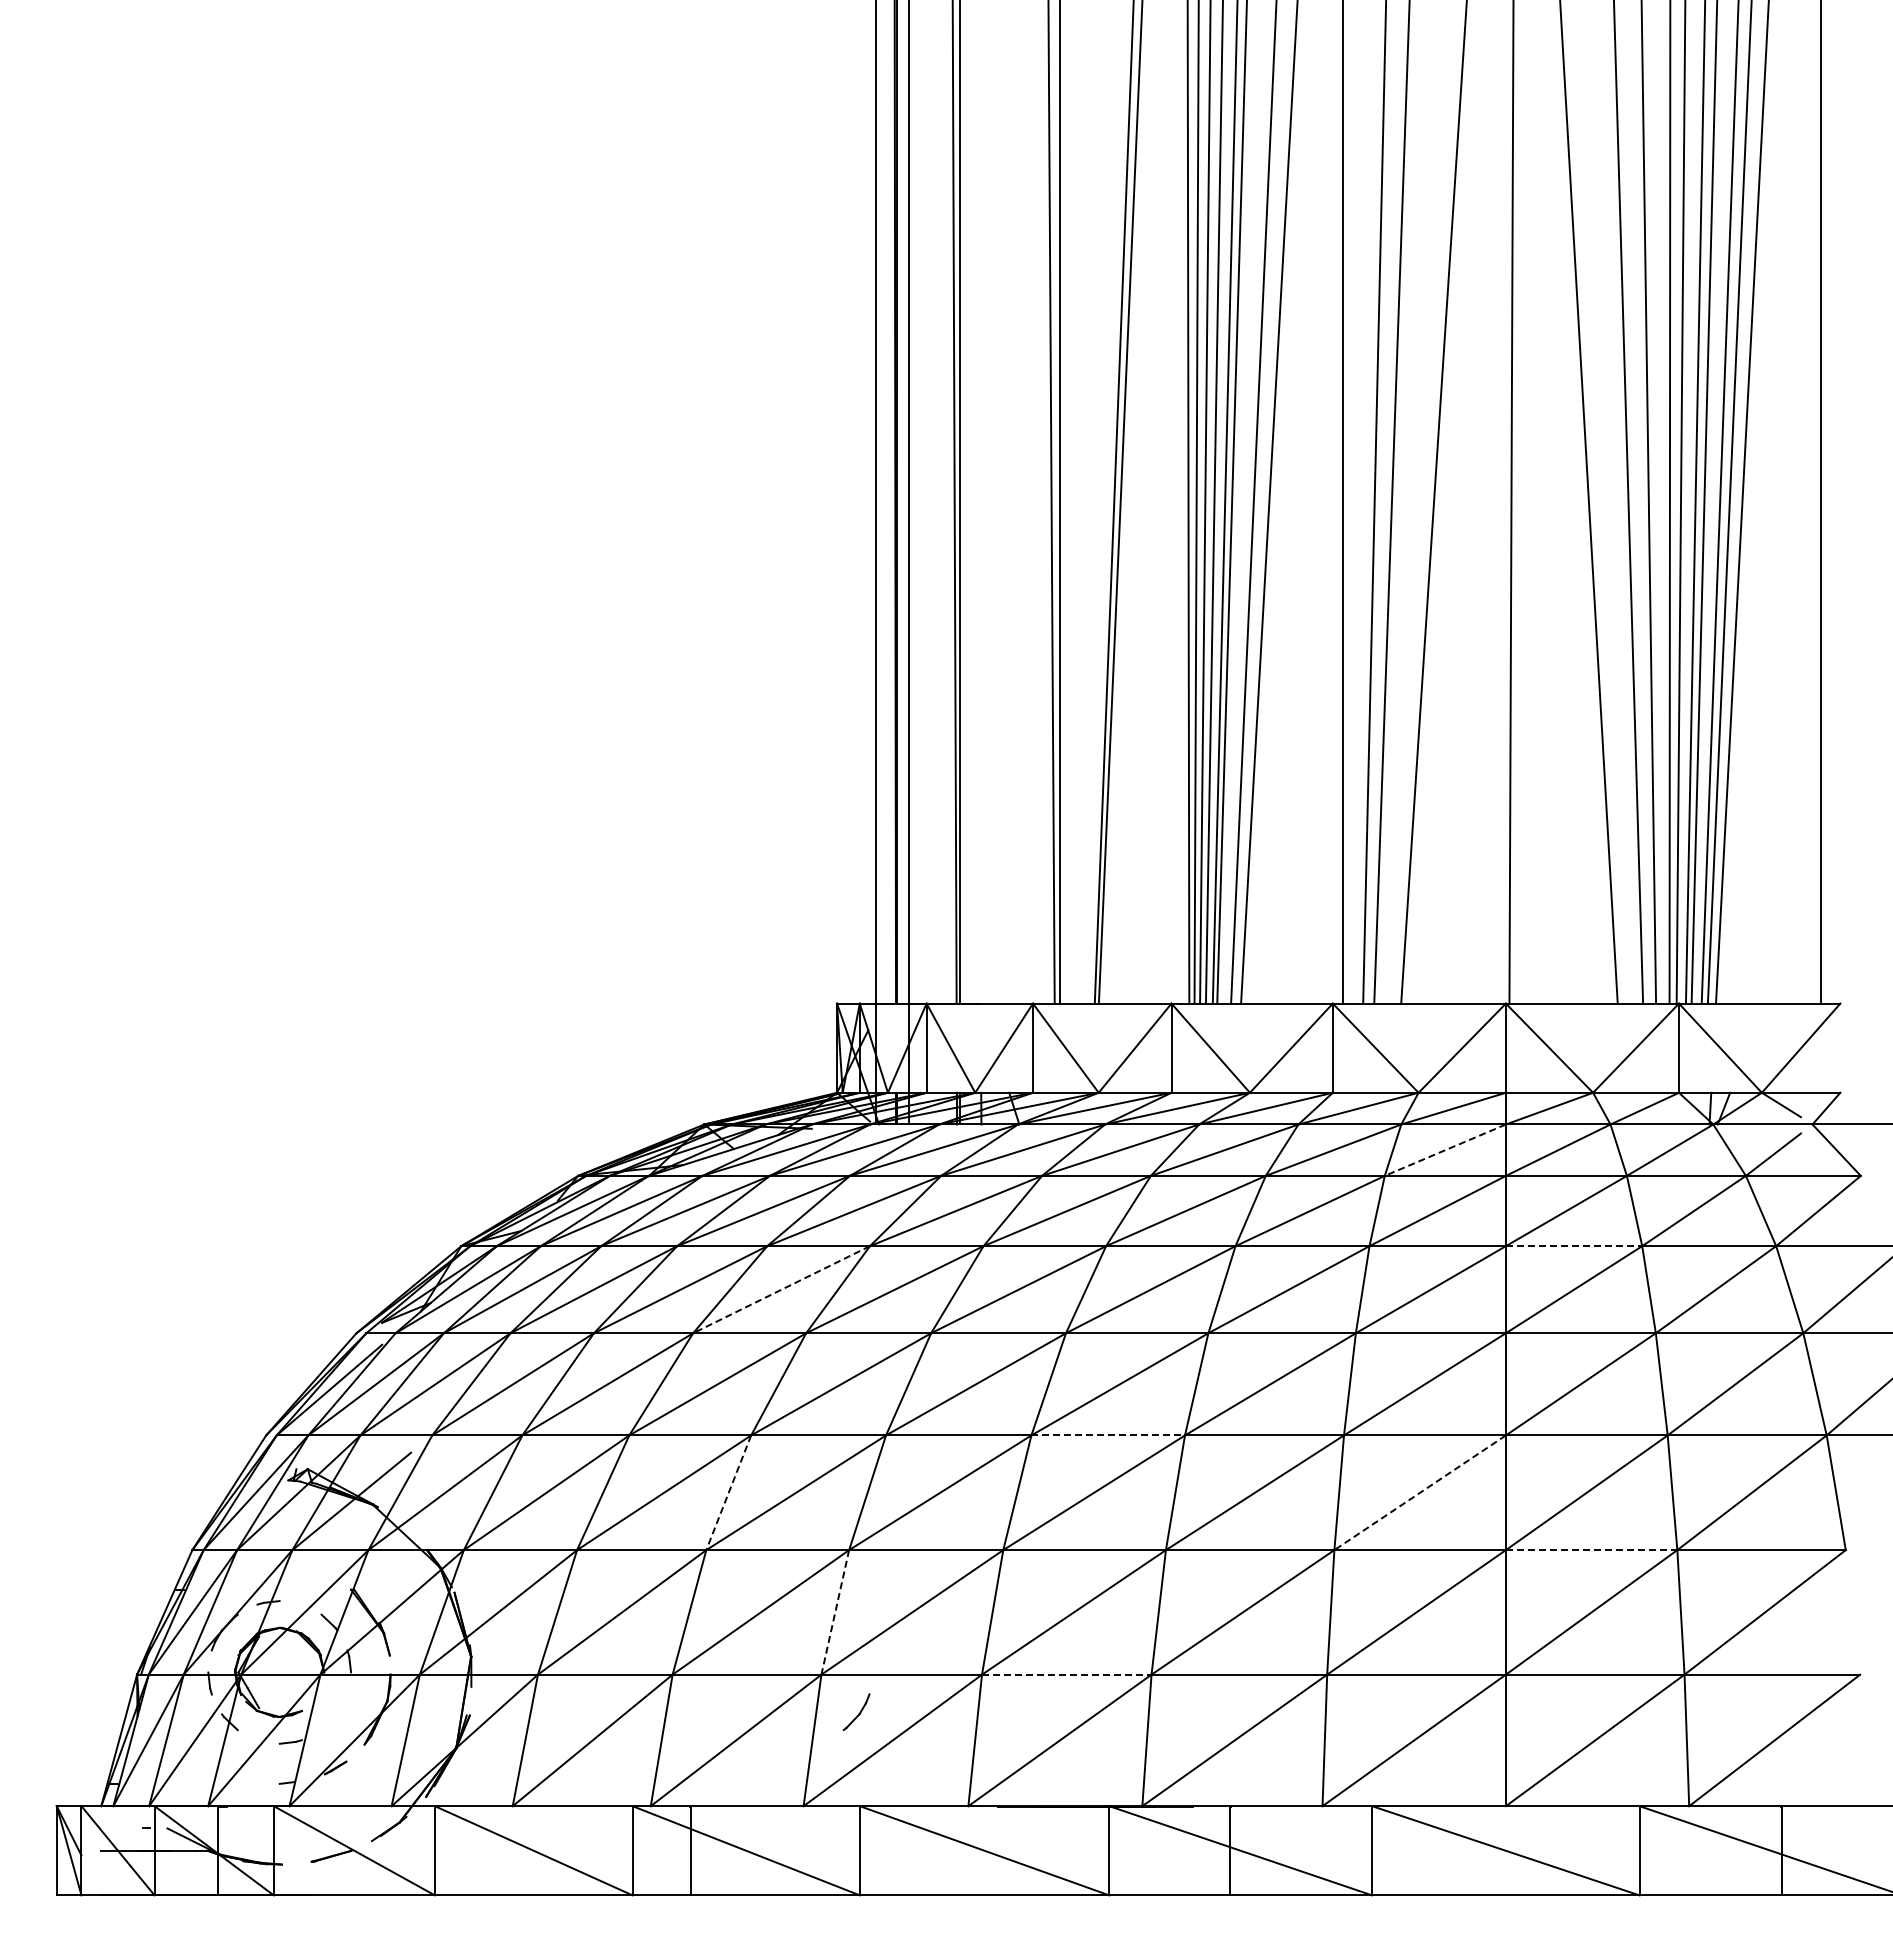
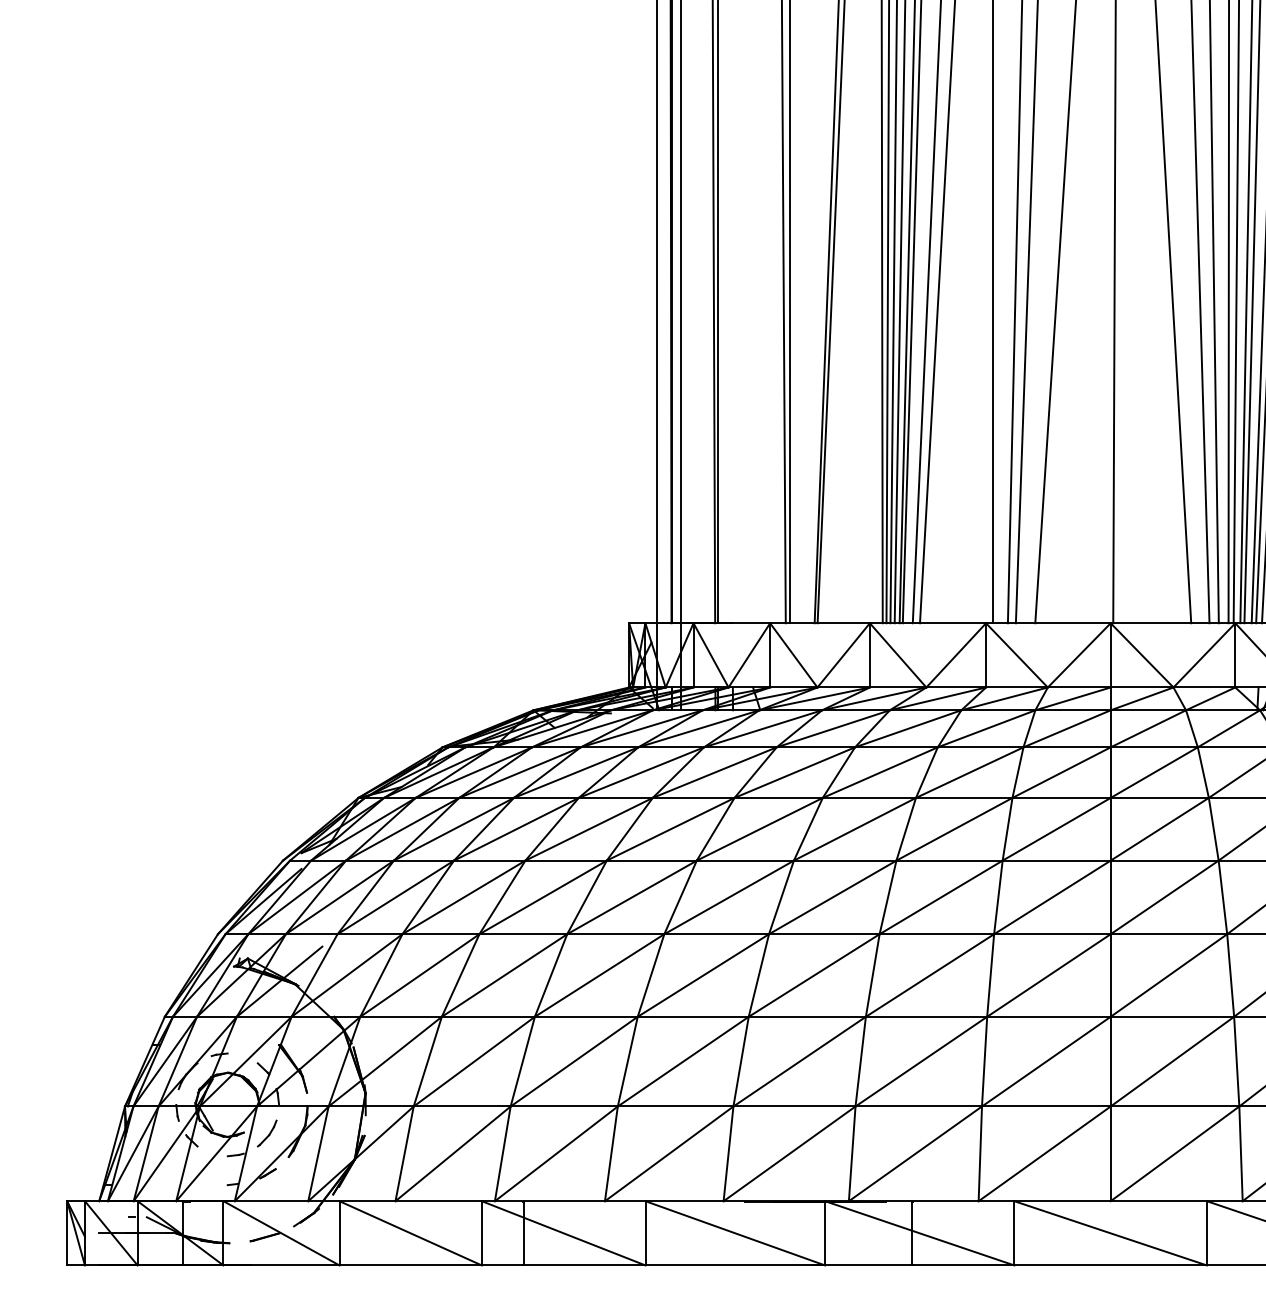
line: (1445, 1150) -> (1067, 729), dashed -> solid
line: (1574, 1246) -> (1160, 798), dashed -> solid
line: (781, 1289) -> (589, 829), dashed -> solid
line: (1108, 1435) -> (824, 934), dashed -> solid
line: (728, 1492) -> (550, 975), dashed -> solid
line: (1419, 1493) -> (1048, 976), dashed -> solid
line: (1591, 1550) -> (1172, 1017), dashed -> solid
line: (835, 1612) -> (627, 1061), dashed -> solid
line: (1066, 1674) -> (794, 1106), dashed -> solid
part: (856, 1712) -> (267, 1133), moved

